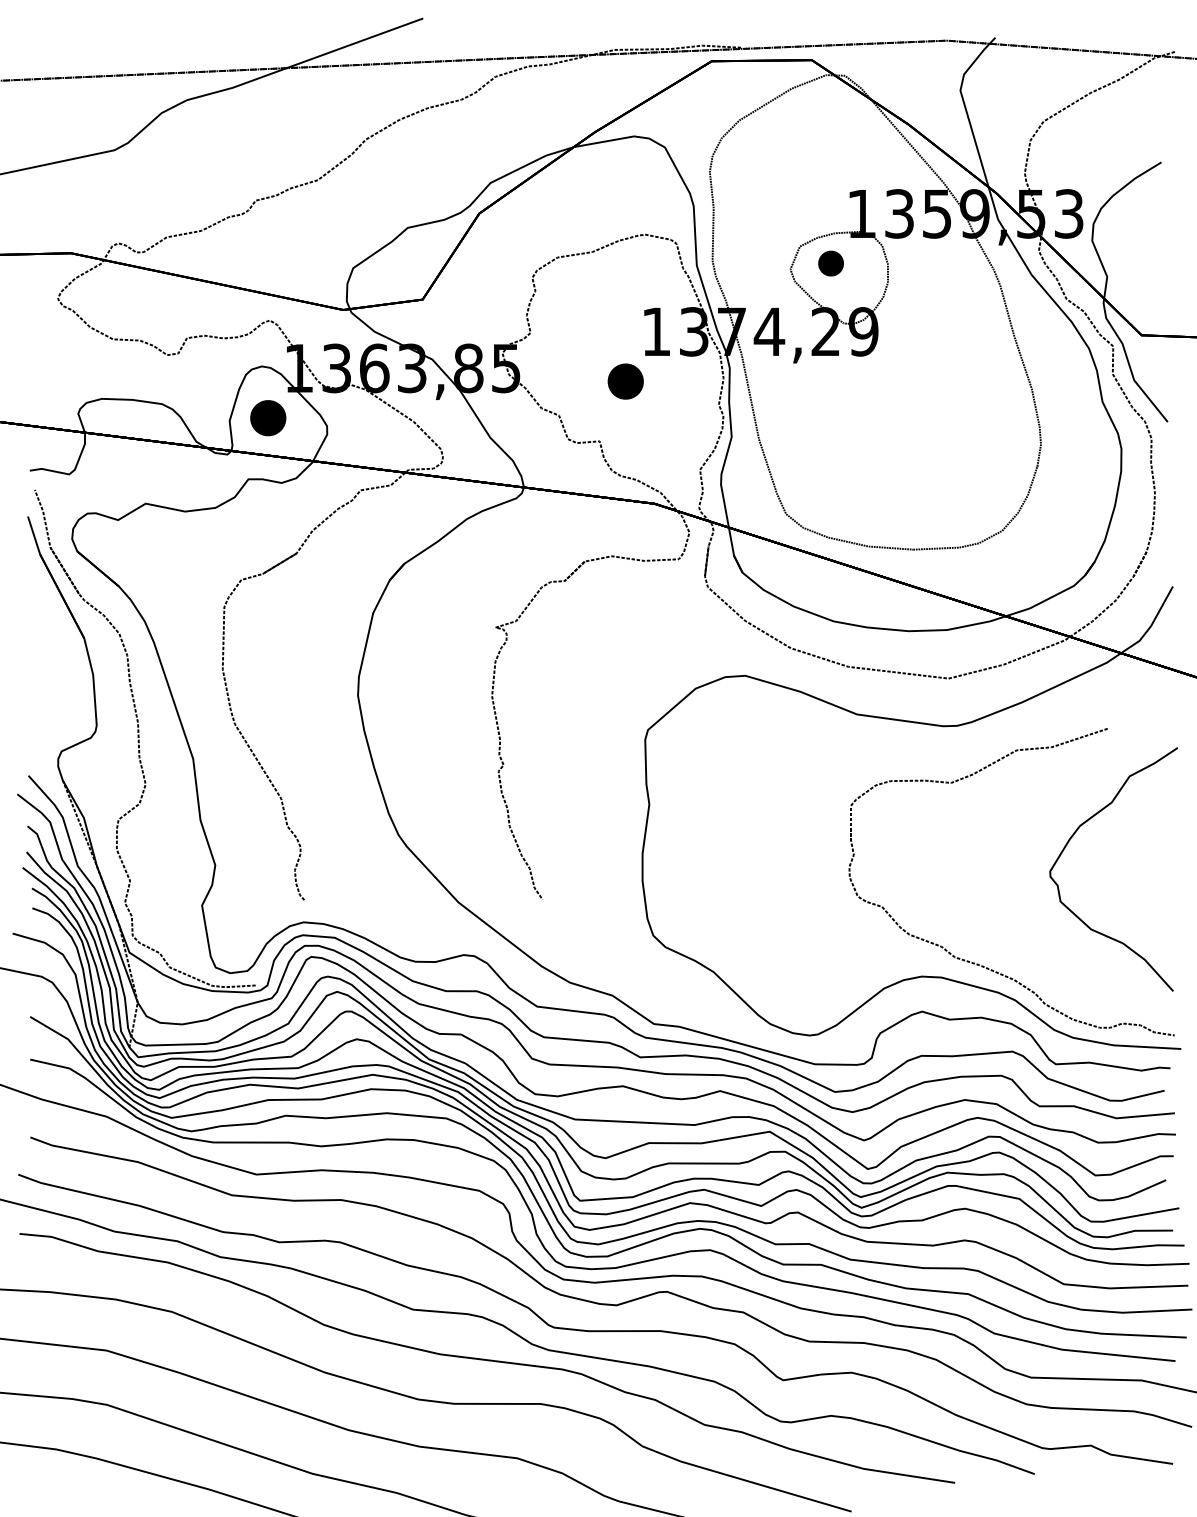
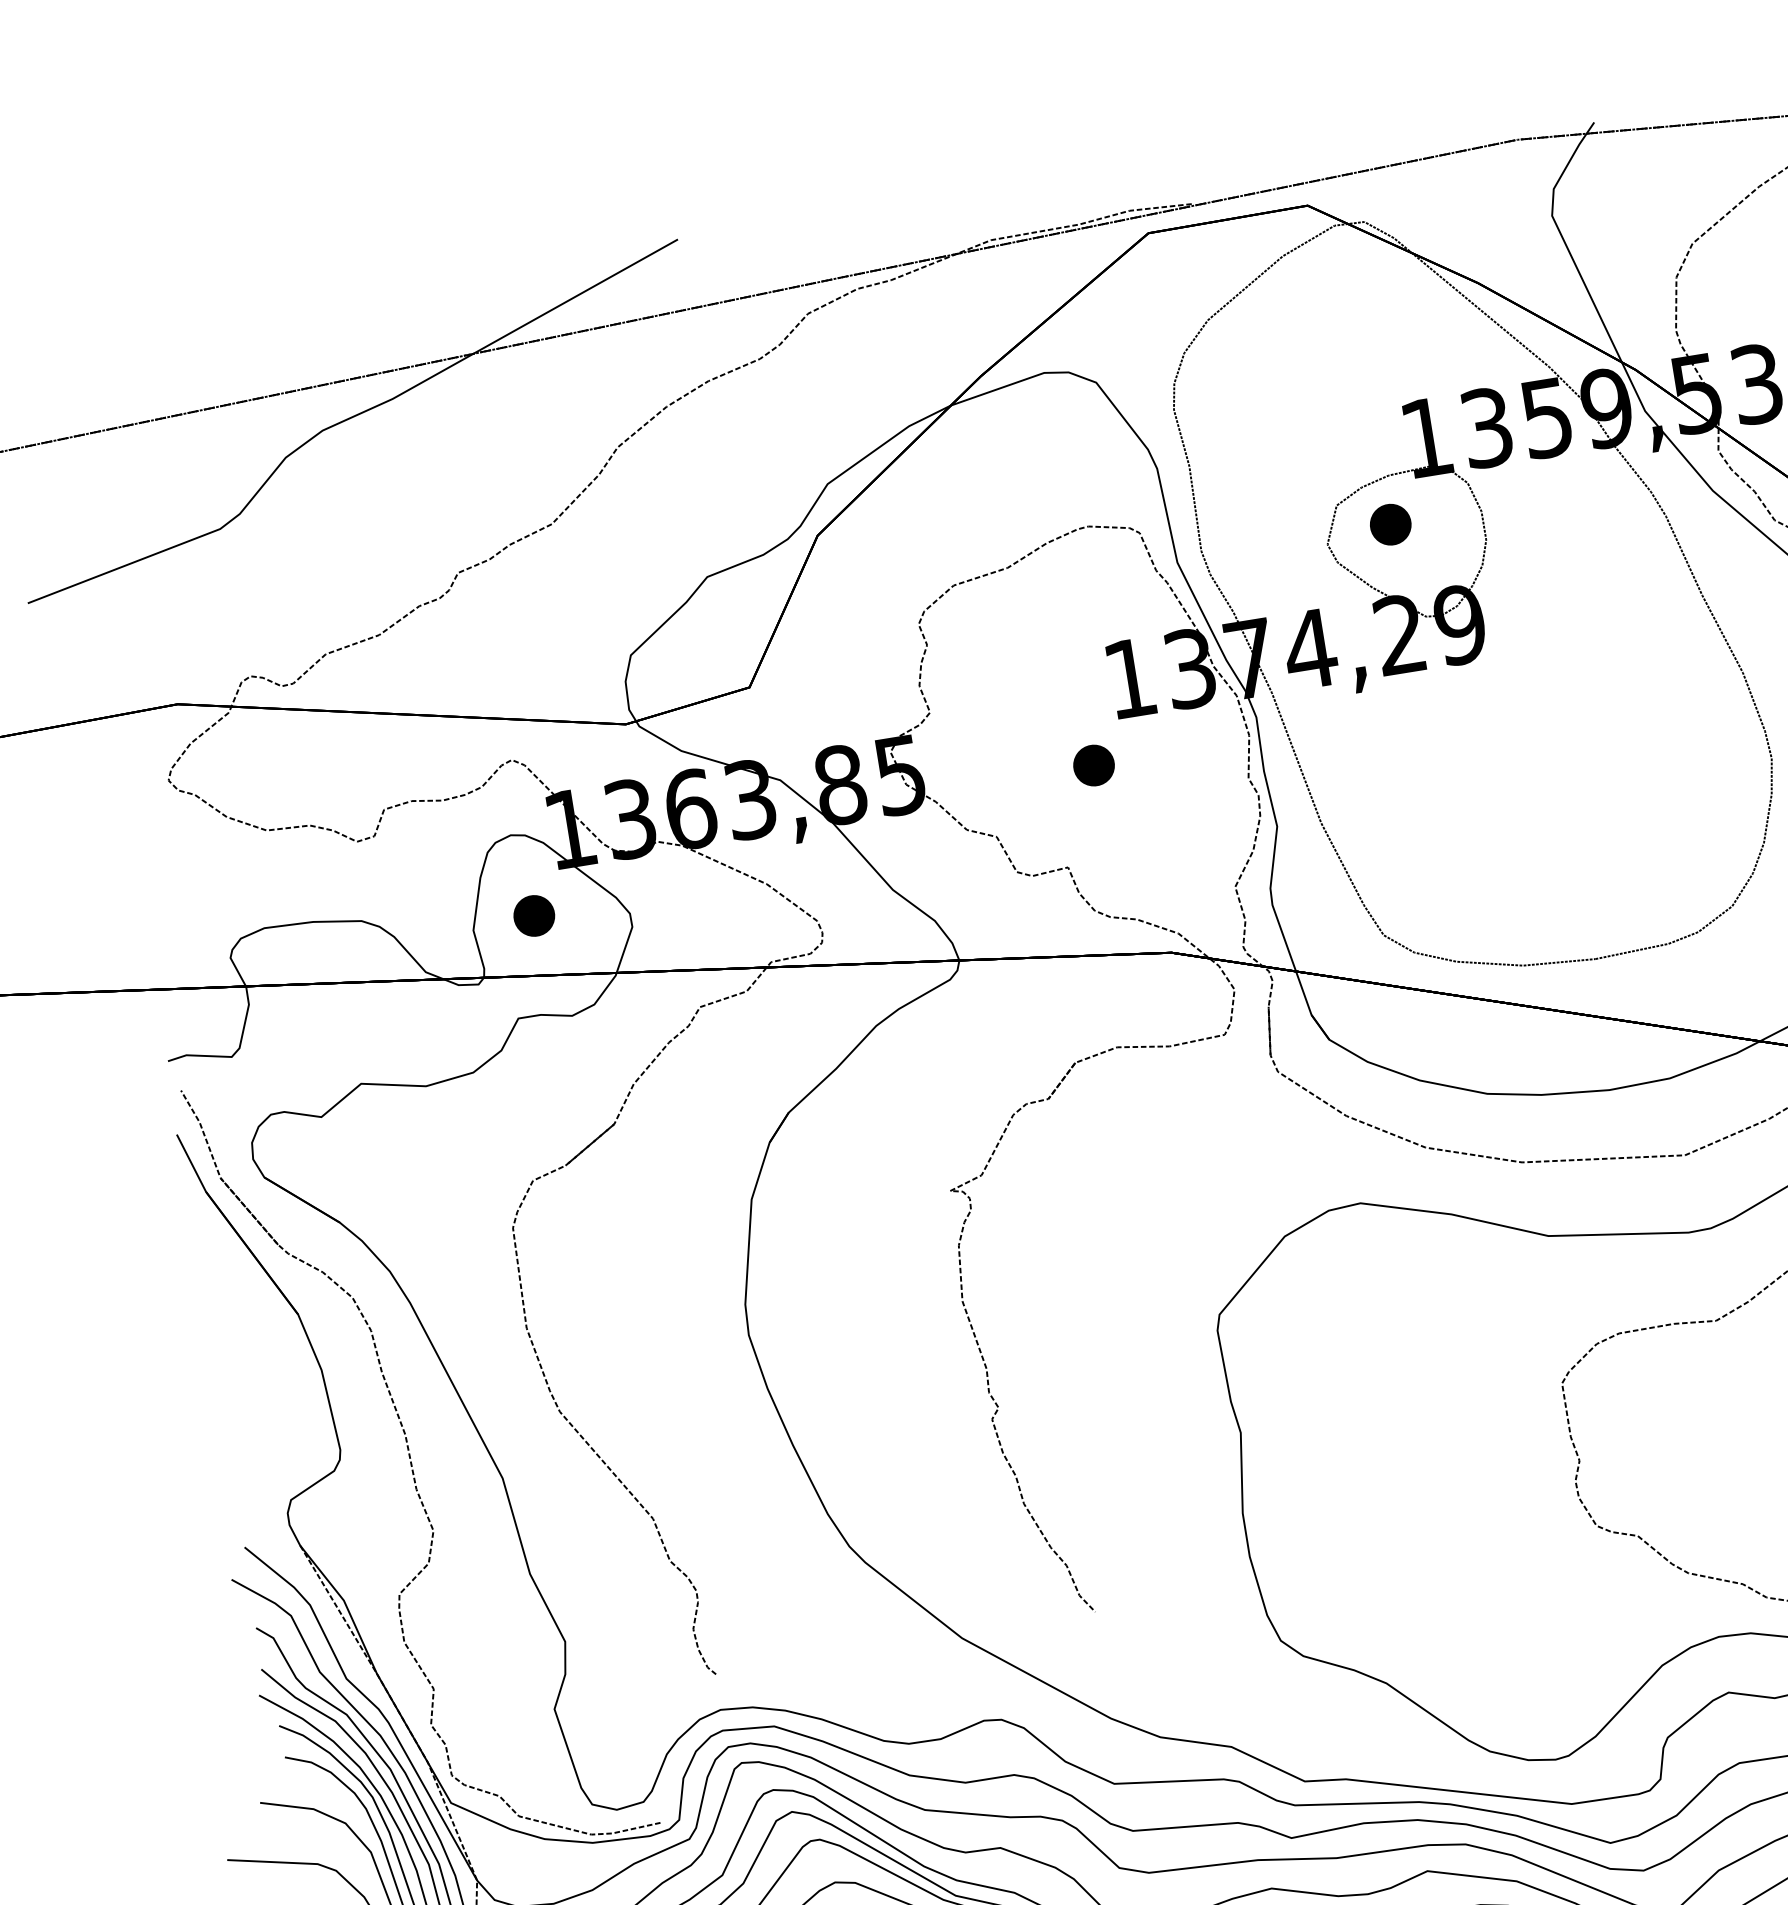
part: (625, 381) -> (1093, 765), size x0.71
part: (268, 417) -> (534, 914), size x0.71

